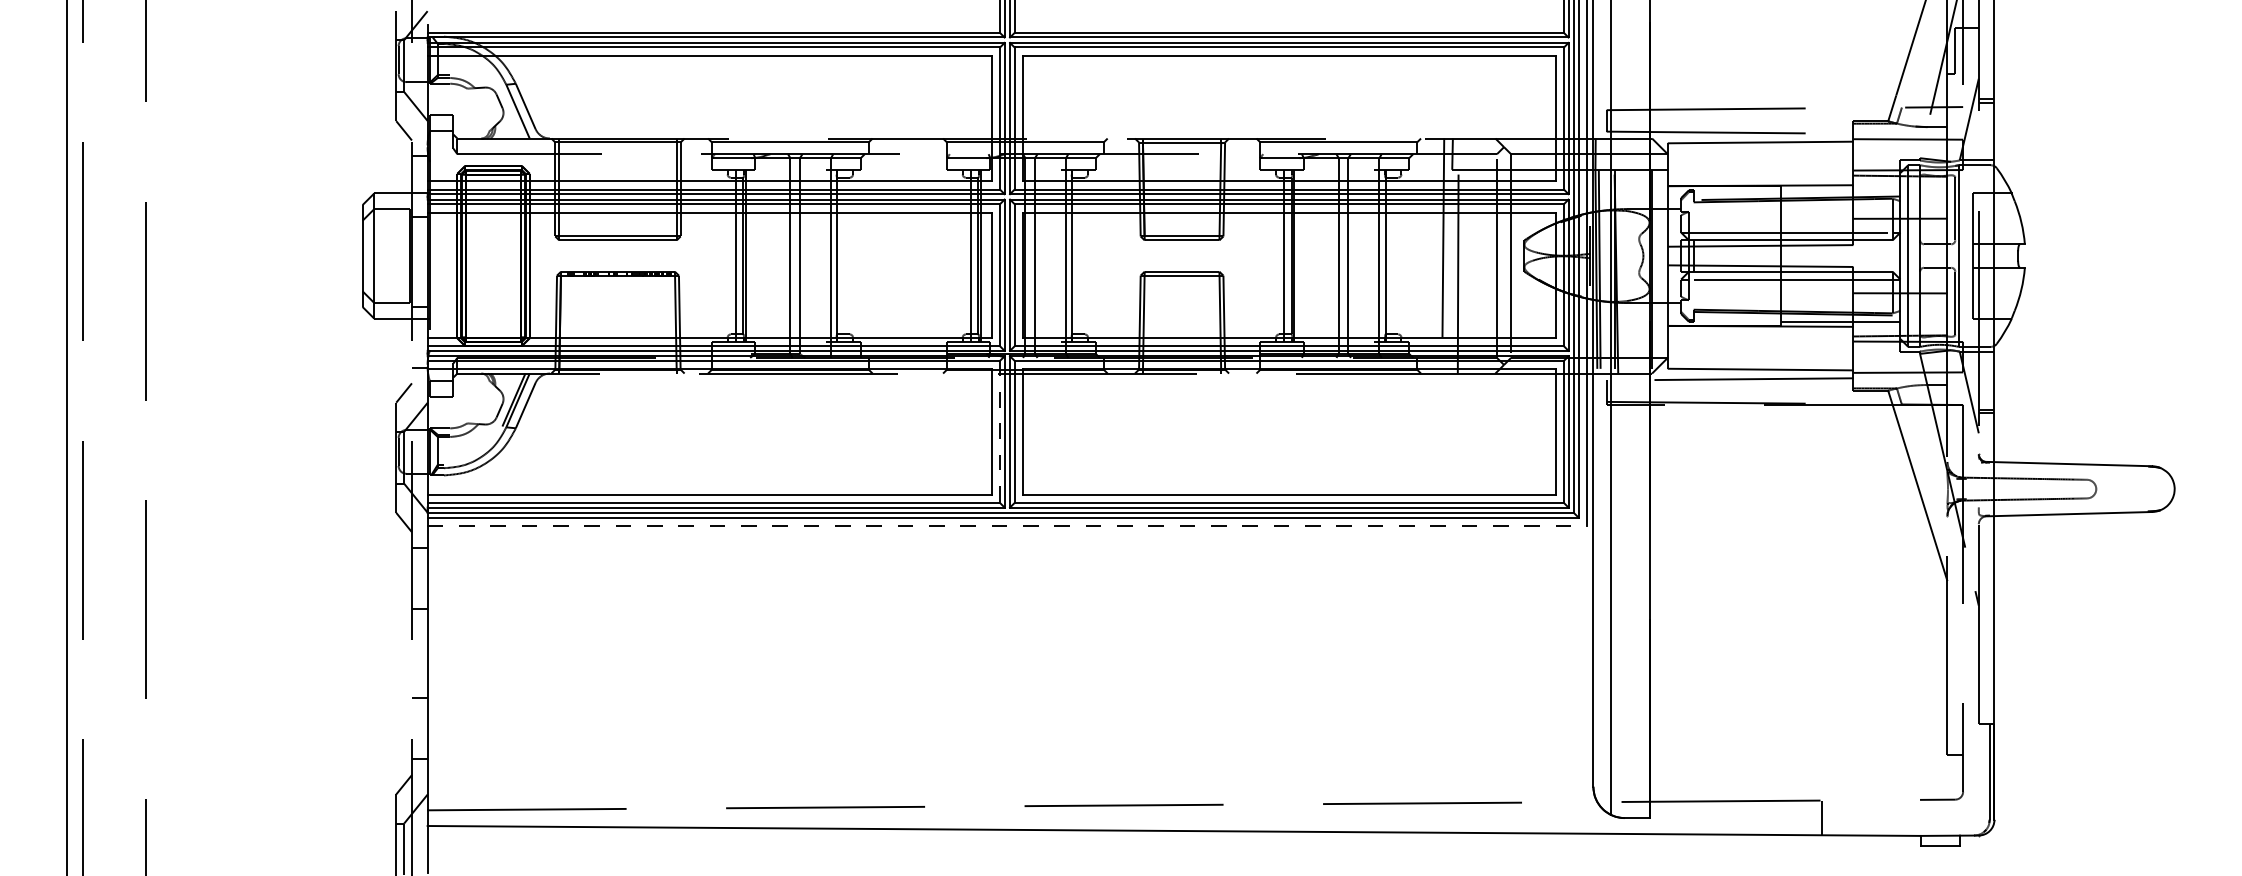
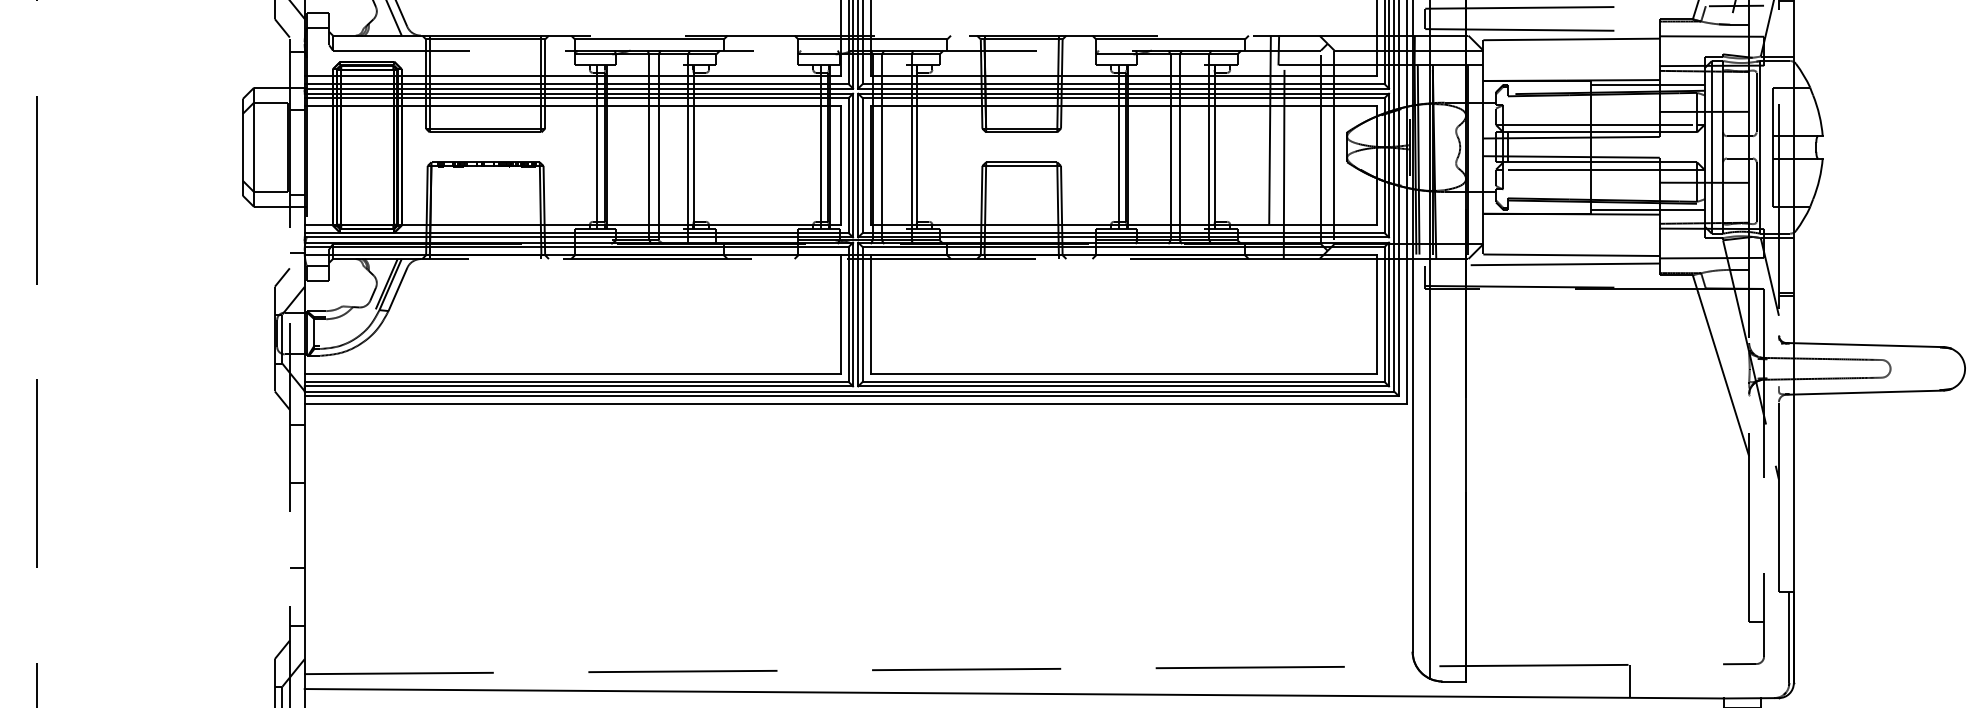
line: (1840, 190) -> (1647, 85), added
line: (1000, 432) -> (849, 315), dashed -> solid
line: (1007, 525) -> (855, 403), dashed -> solid

